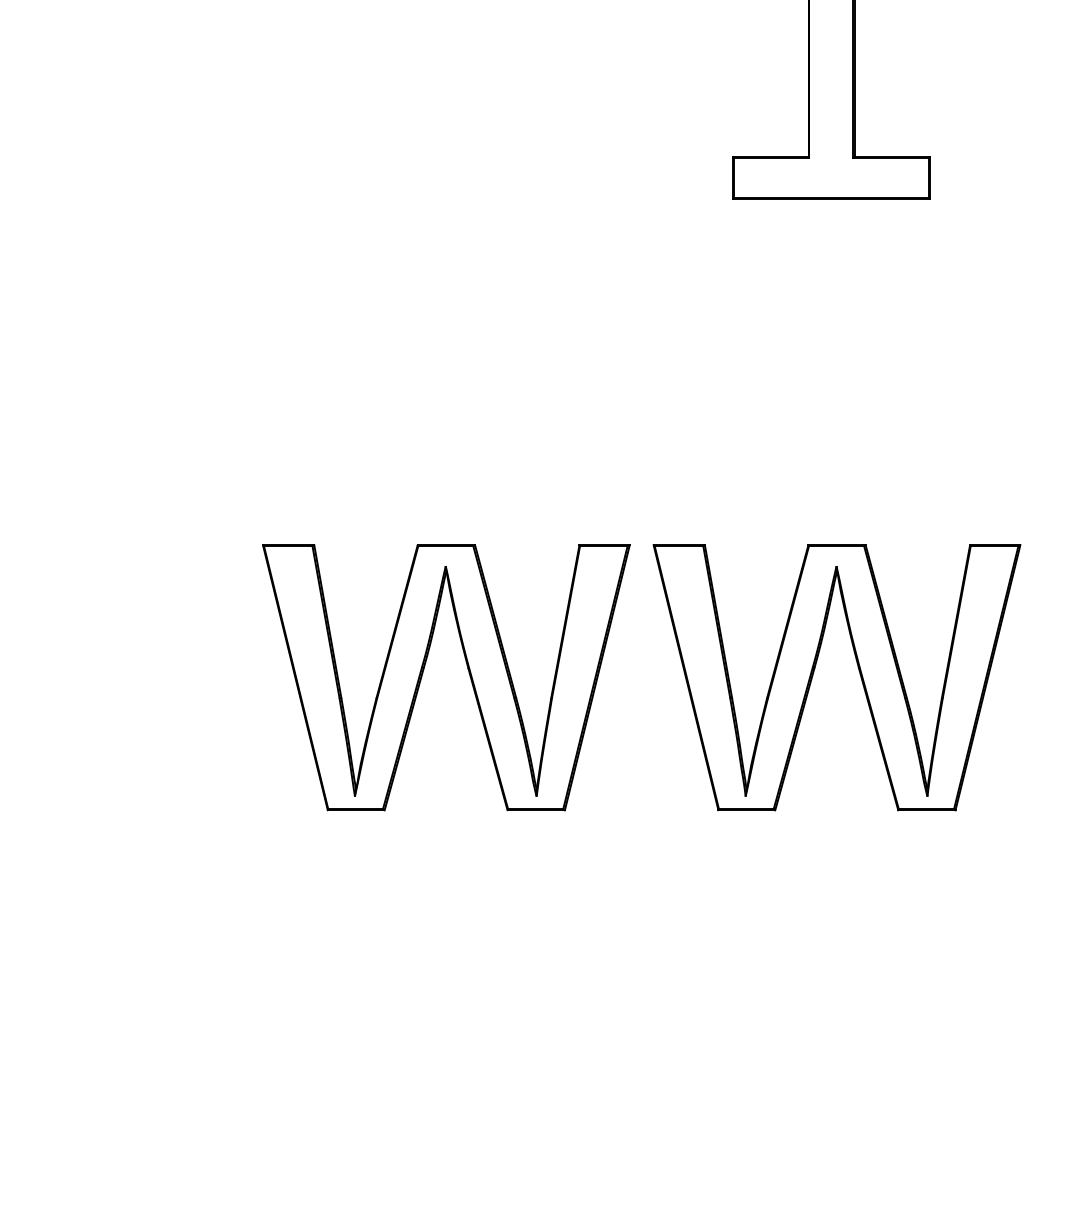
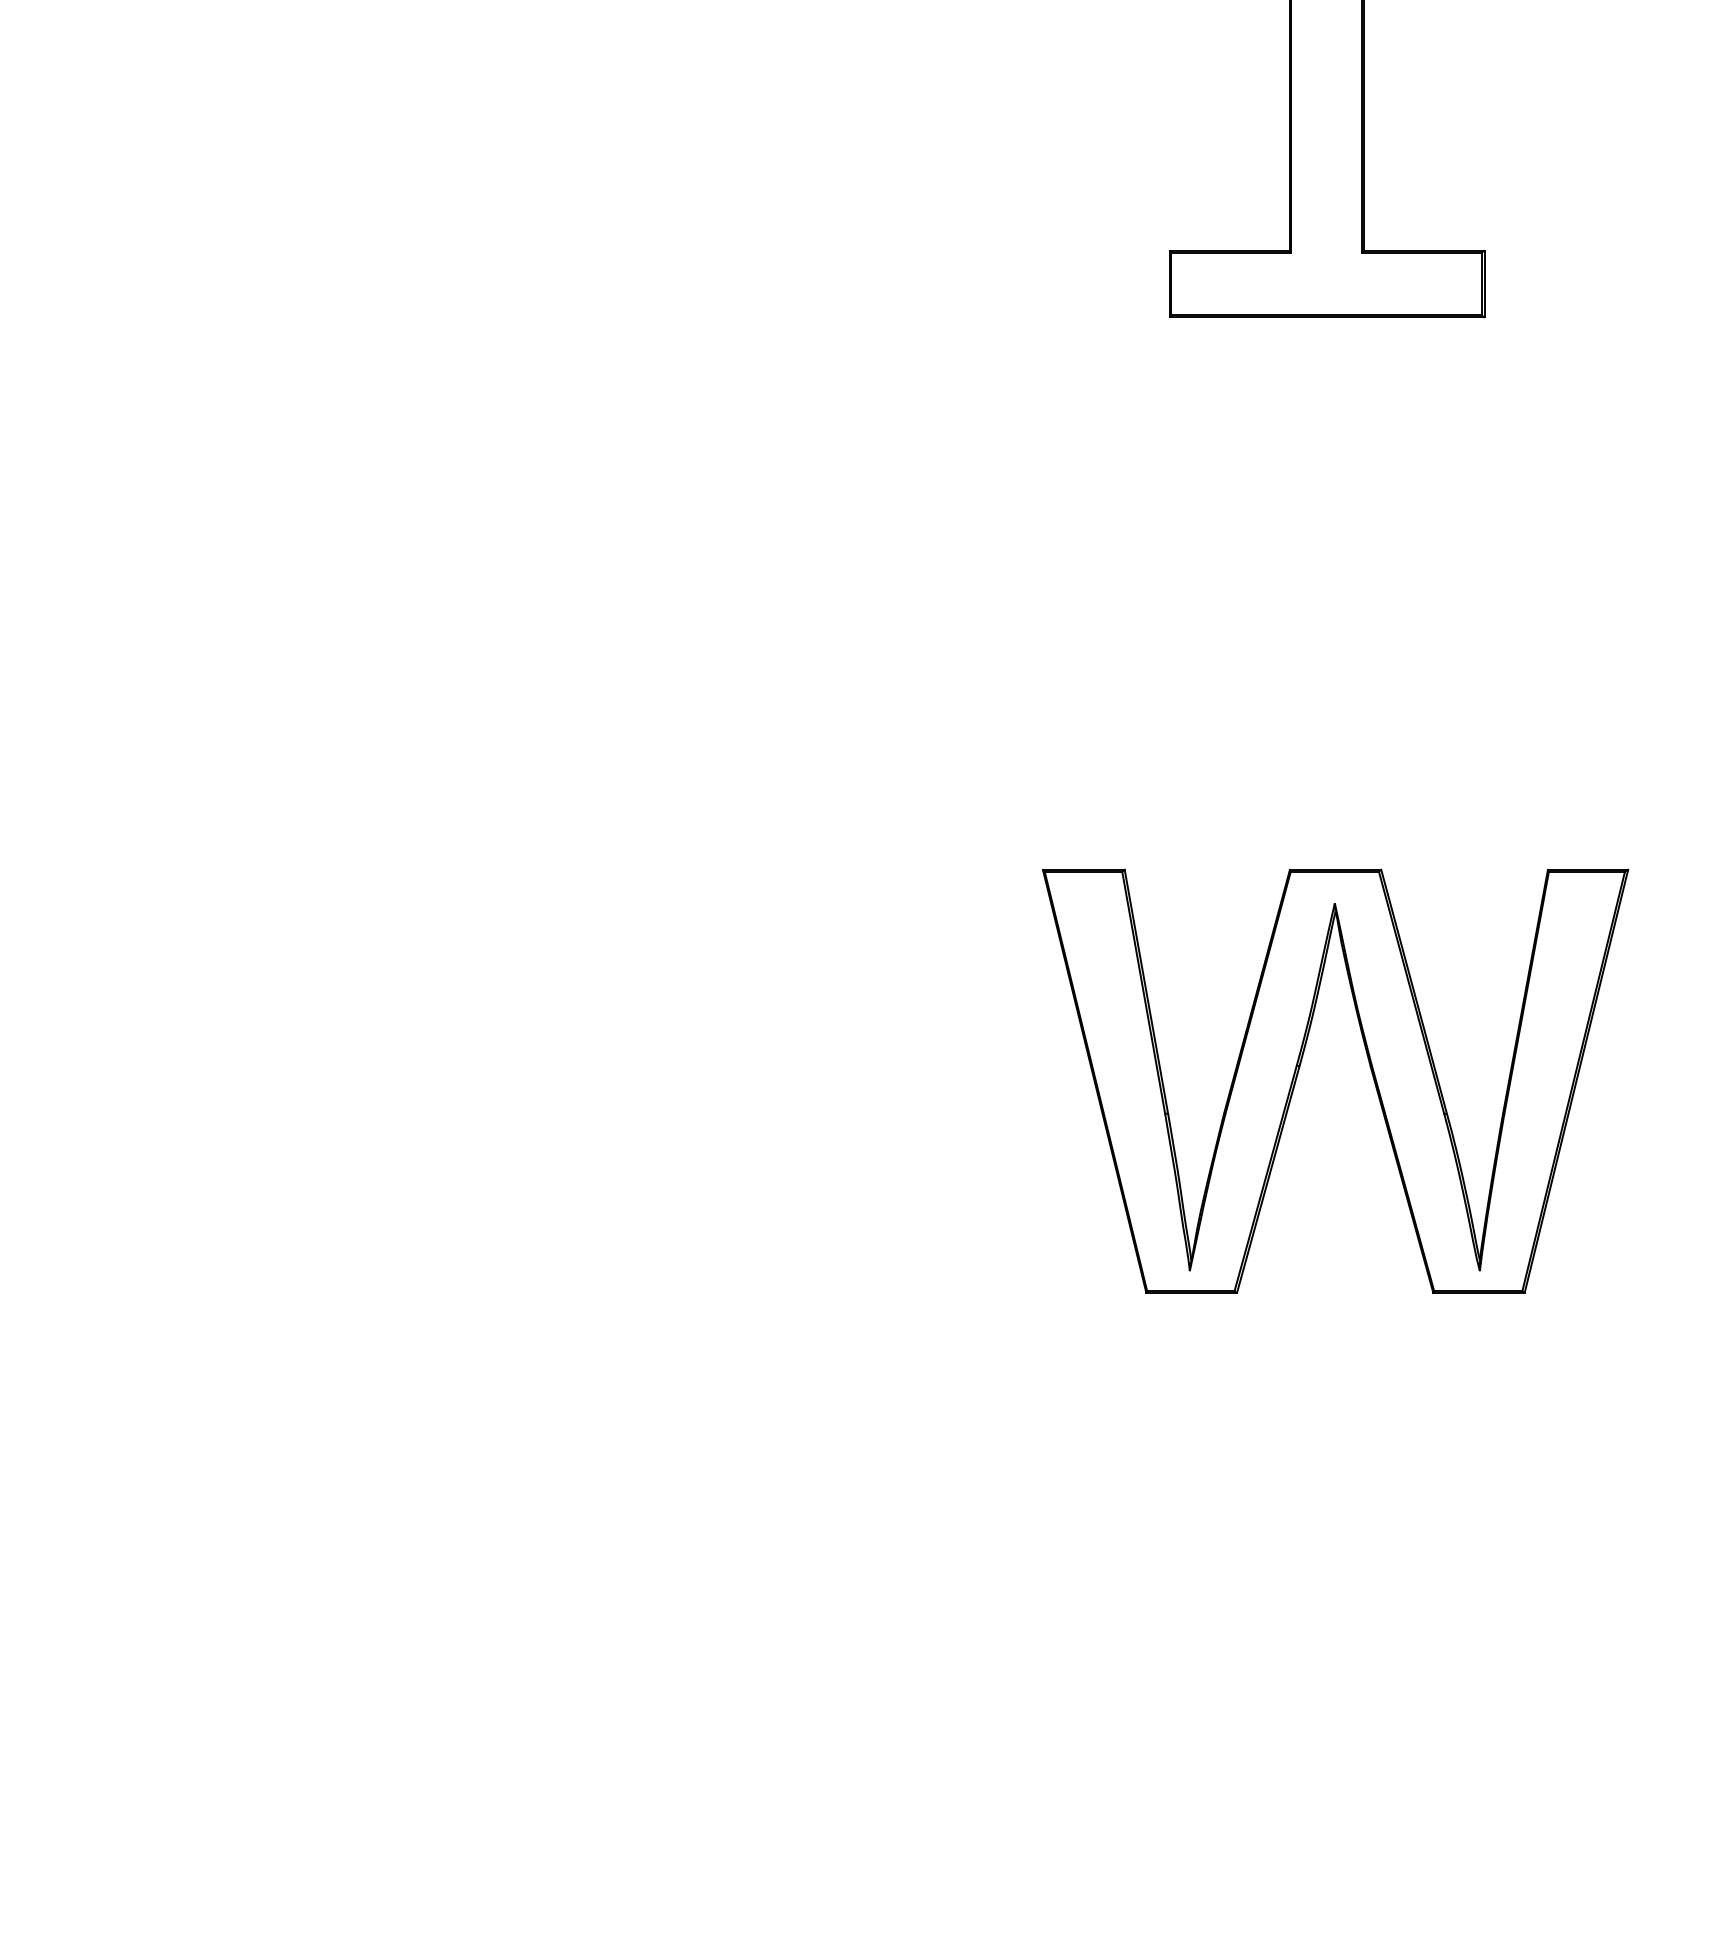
part: (468, 673) -> (747, 1074), removed

